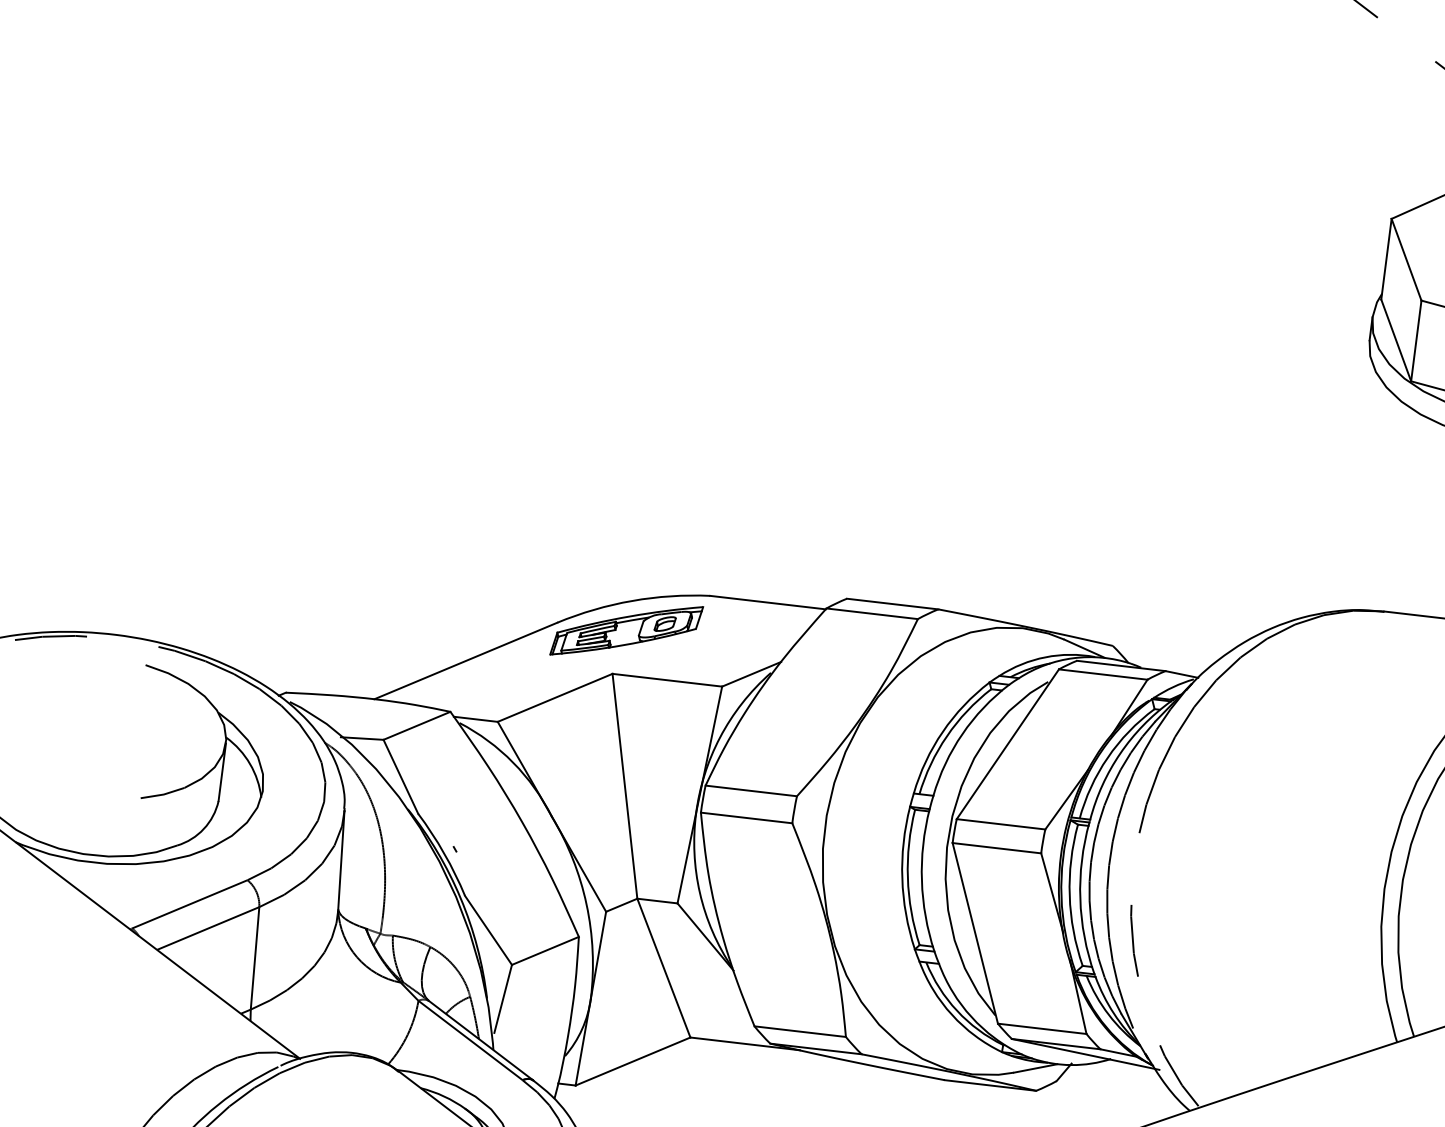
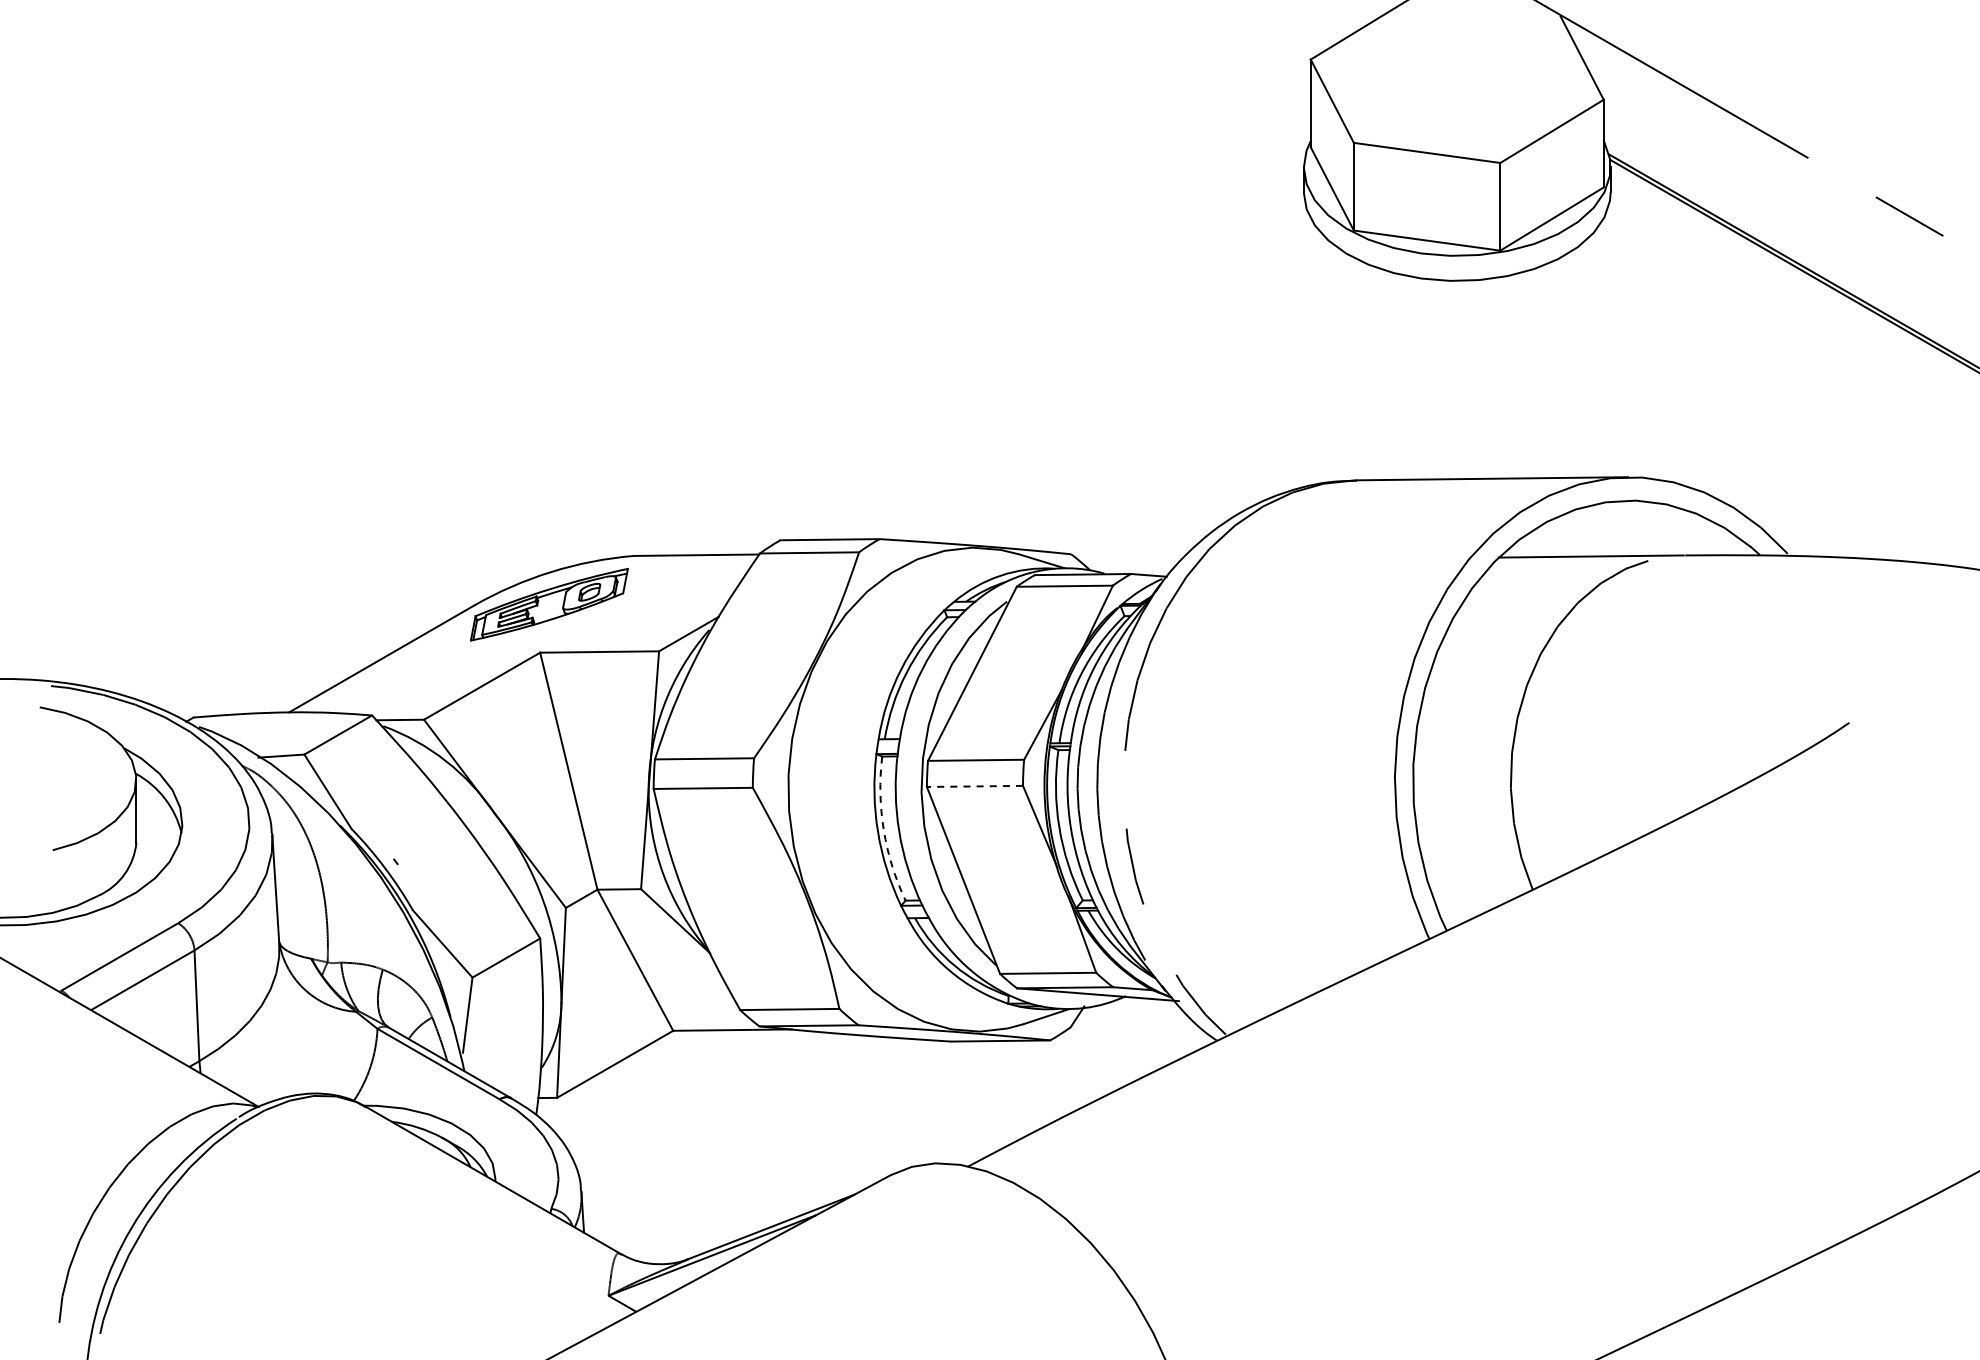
line: (996, 848) -> (974, 786), solid -> dashed
arc: (907, 877) -> (883, 830), solid -> dashed

